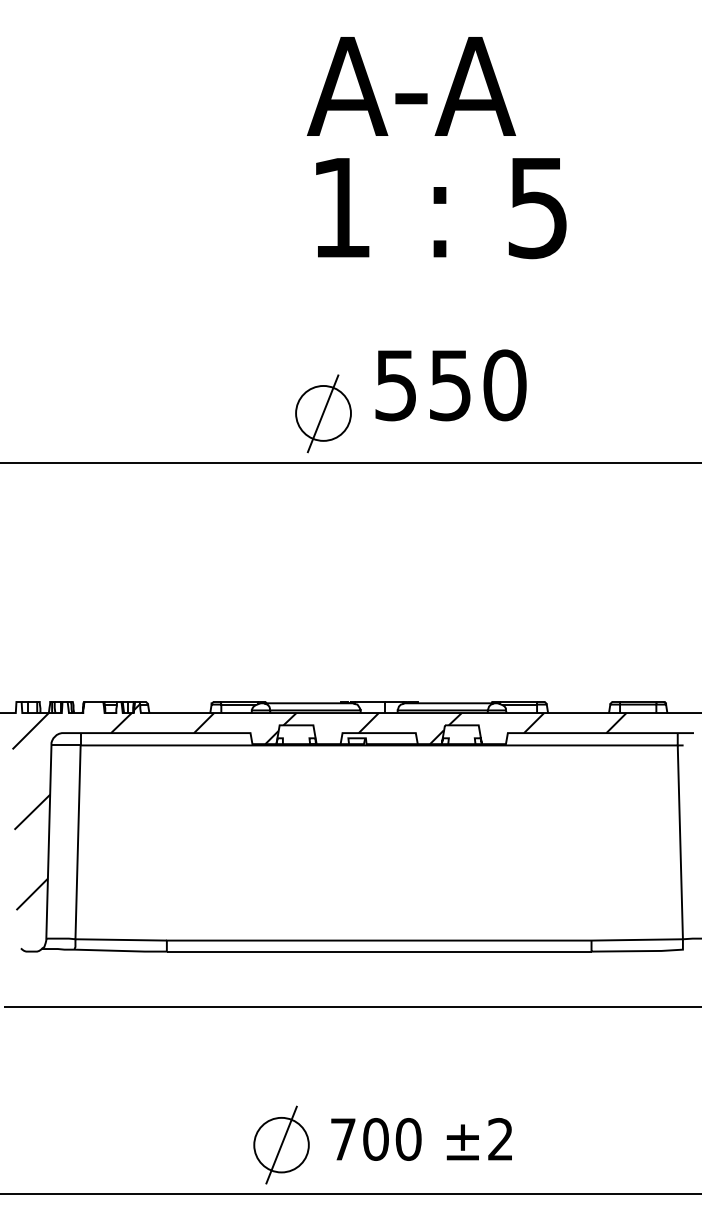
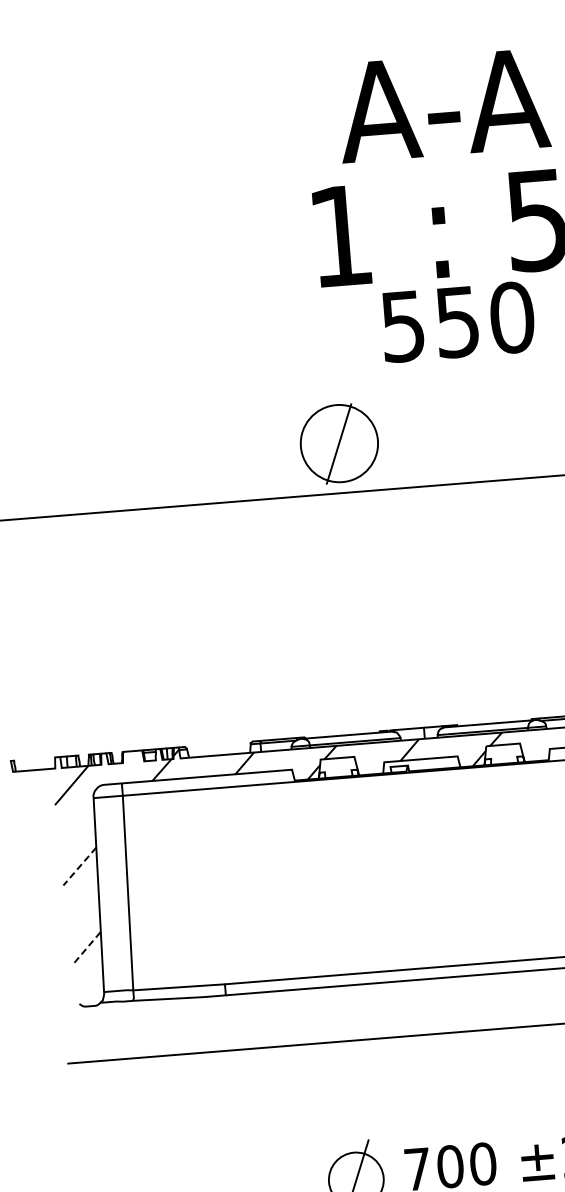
text: (411, 86) -> (443, 105), moved
text: (450, 385) -> (457, 322), moved
circle: (323, 412) -> (339, 442), size x1.4
line: (32, 812) -> (80, 866), solid -> dashed
line: (31, 894) -> (85, 949), solid -> dashed

